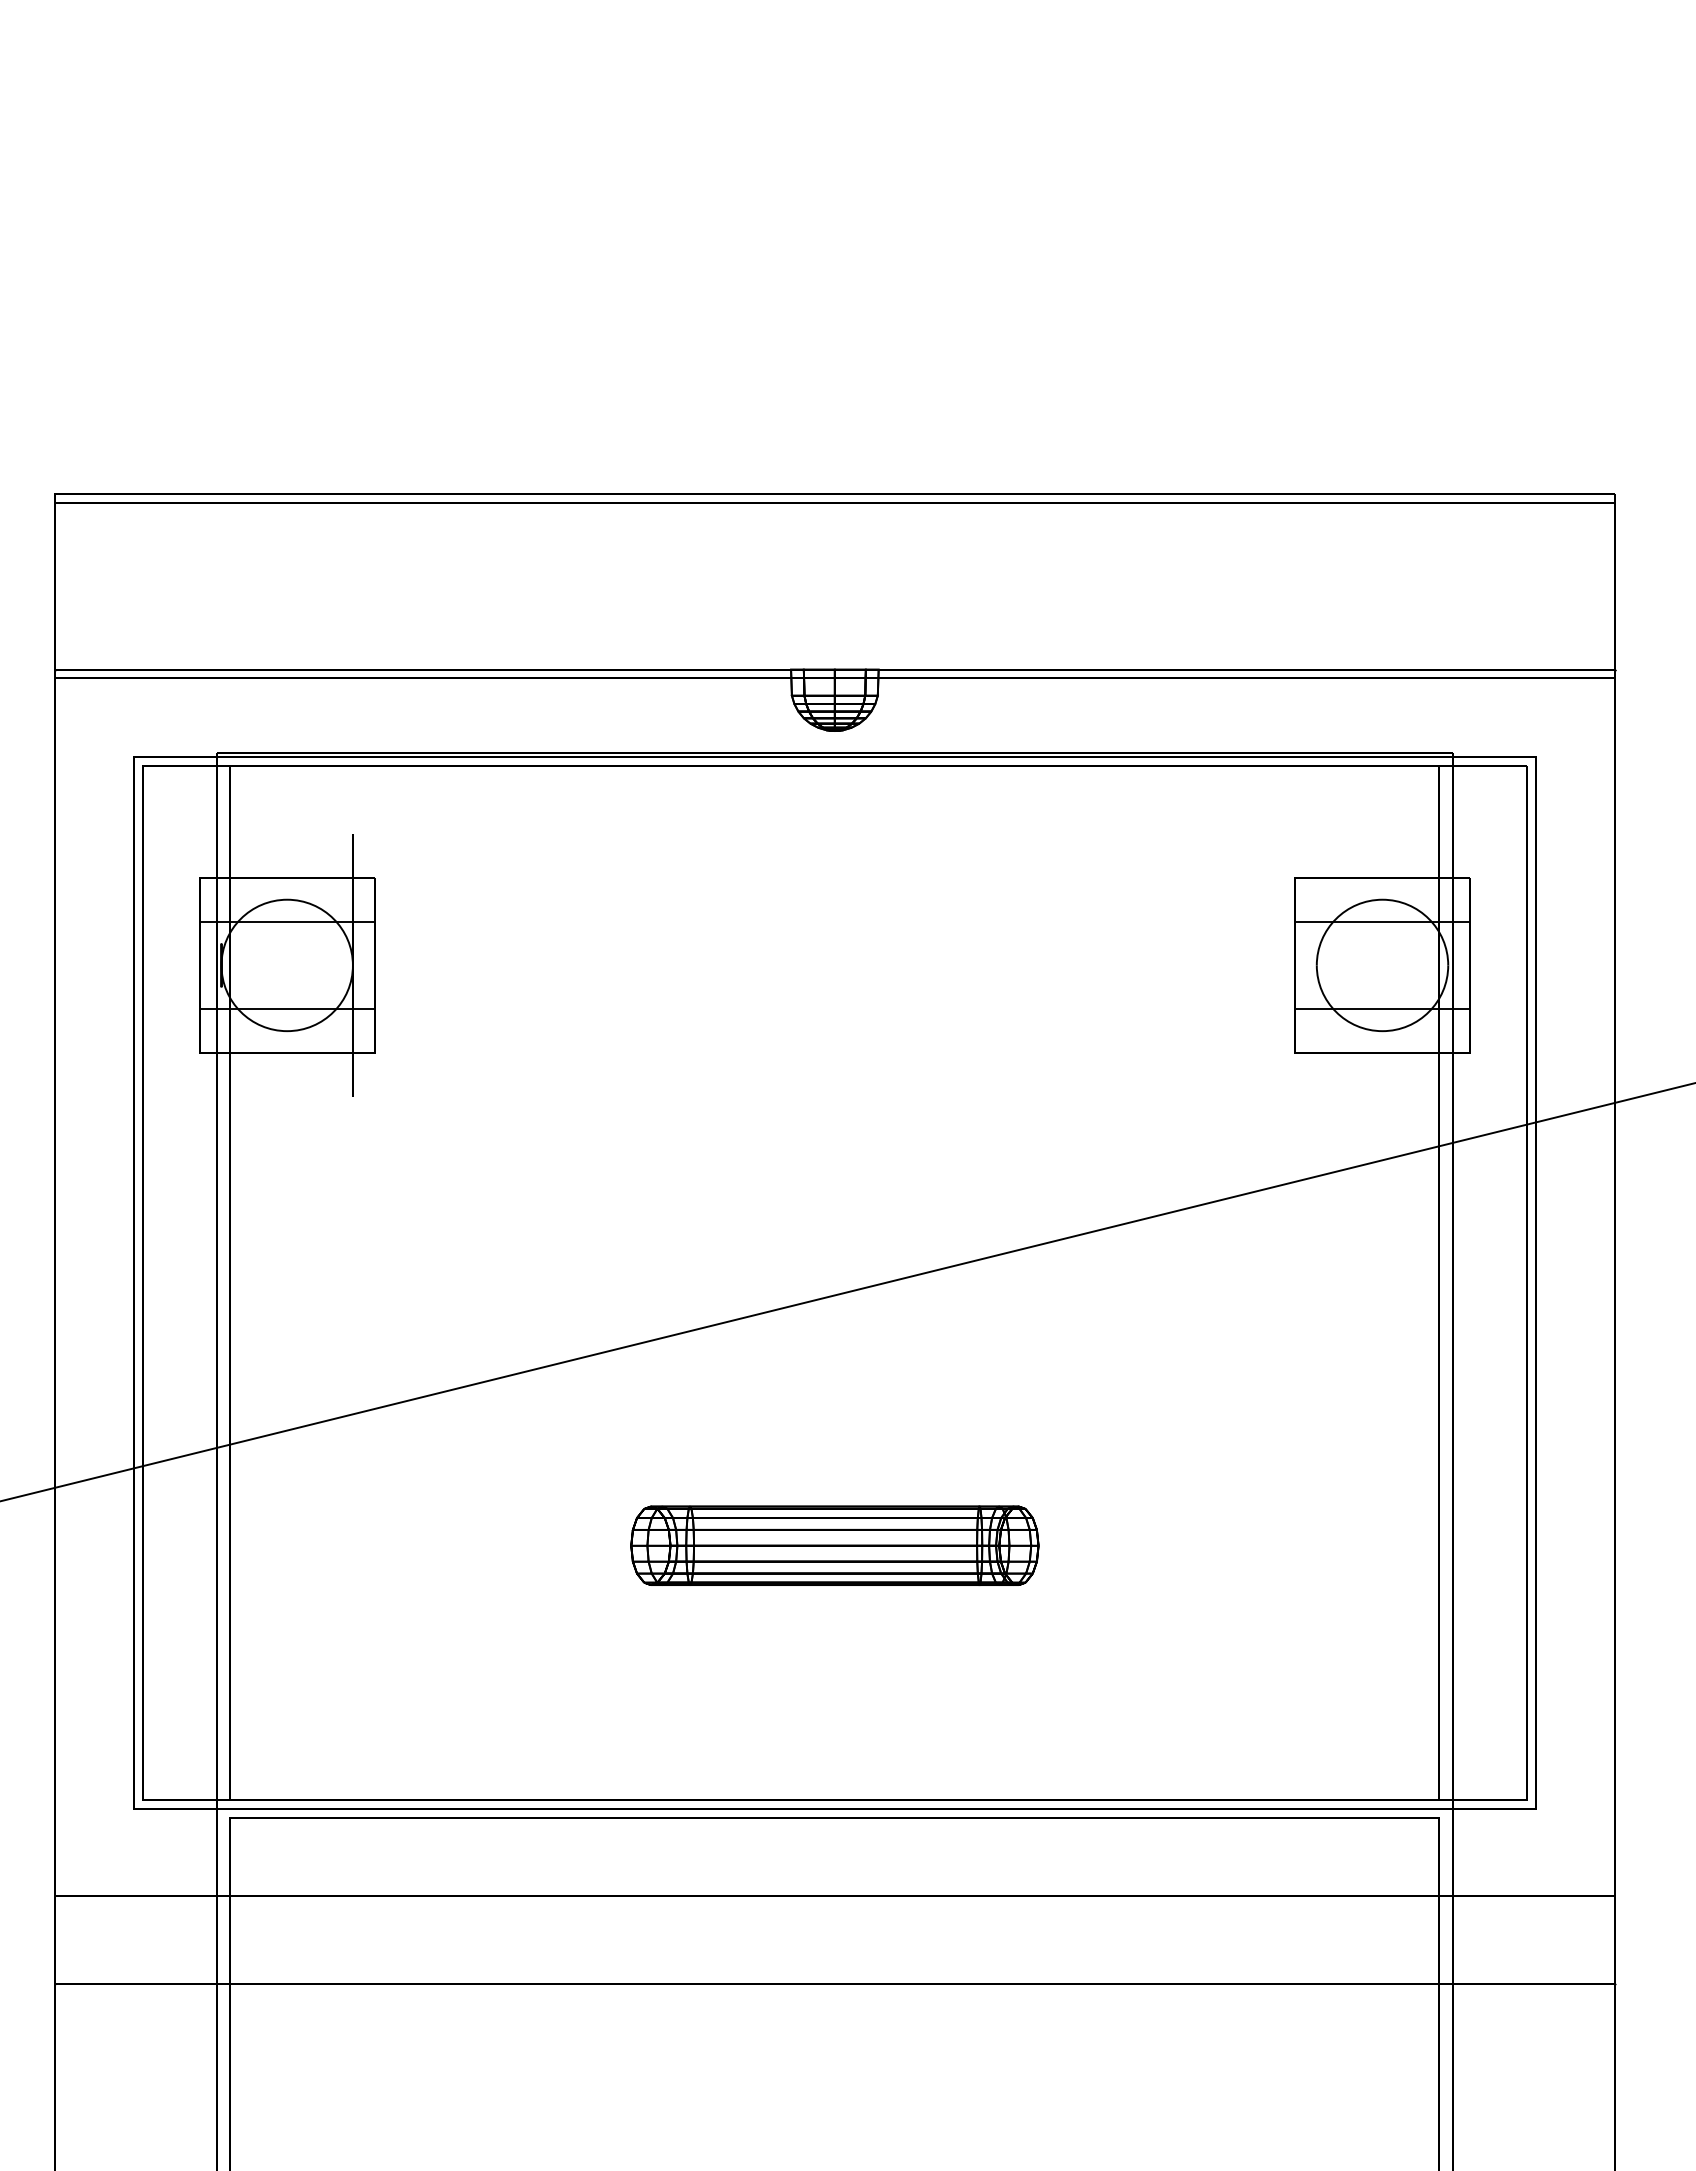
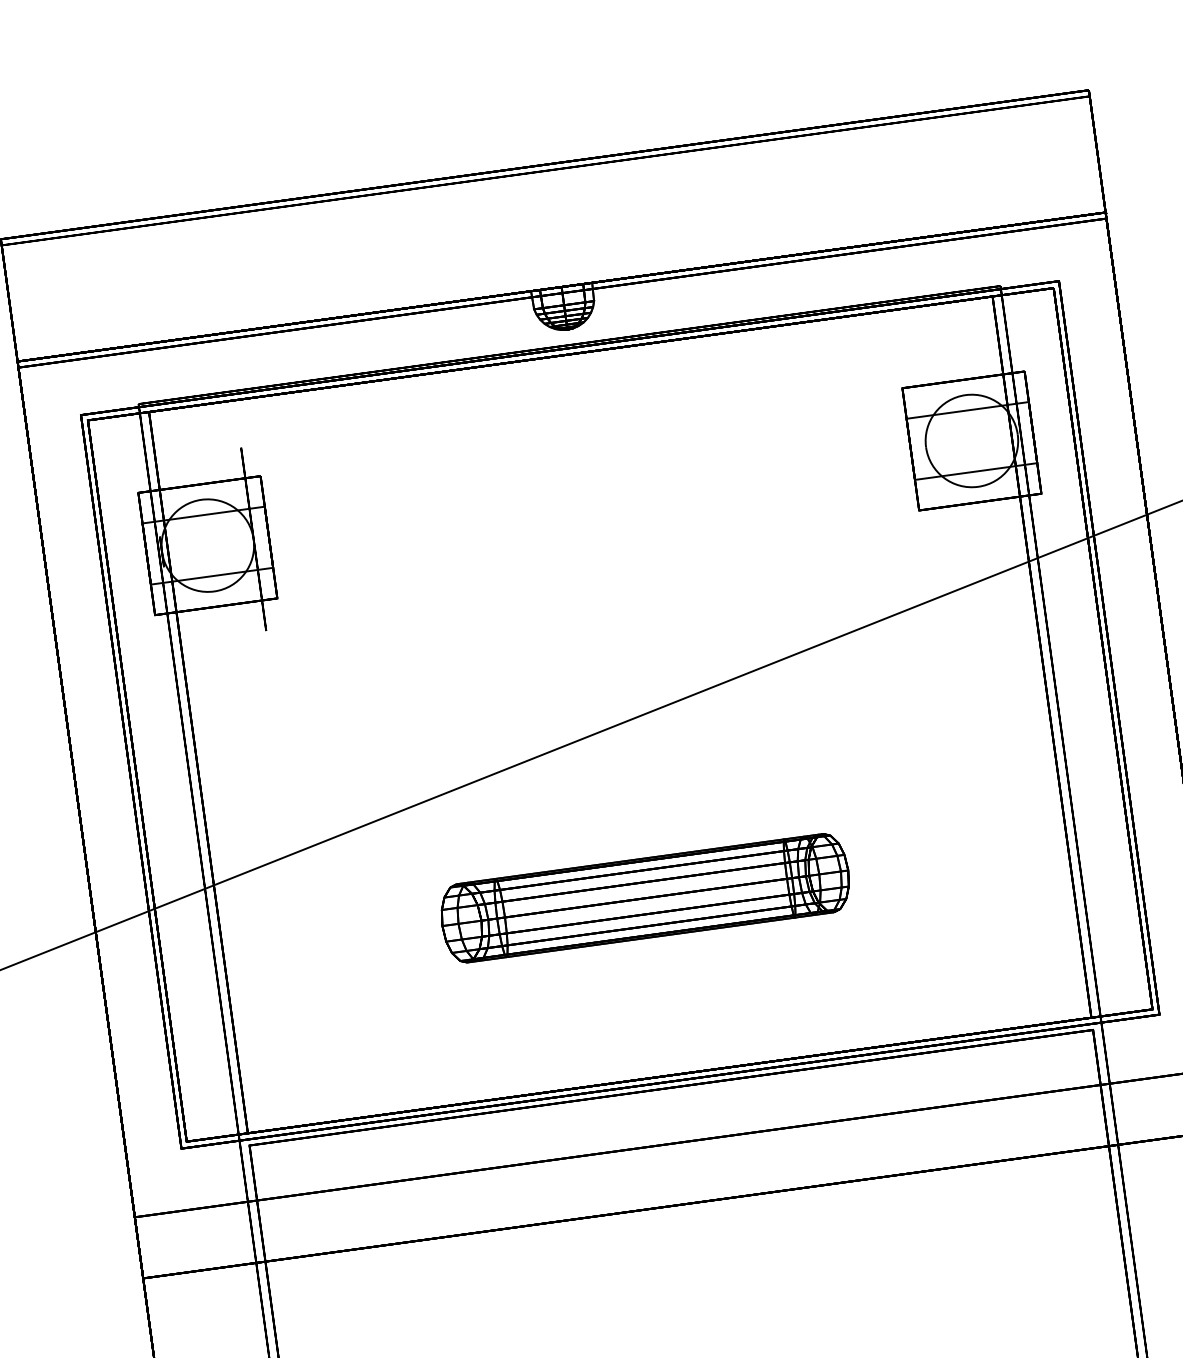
part: (834, 1545) -> (645, 897), size x1.43

